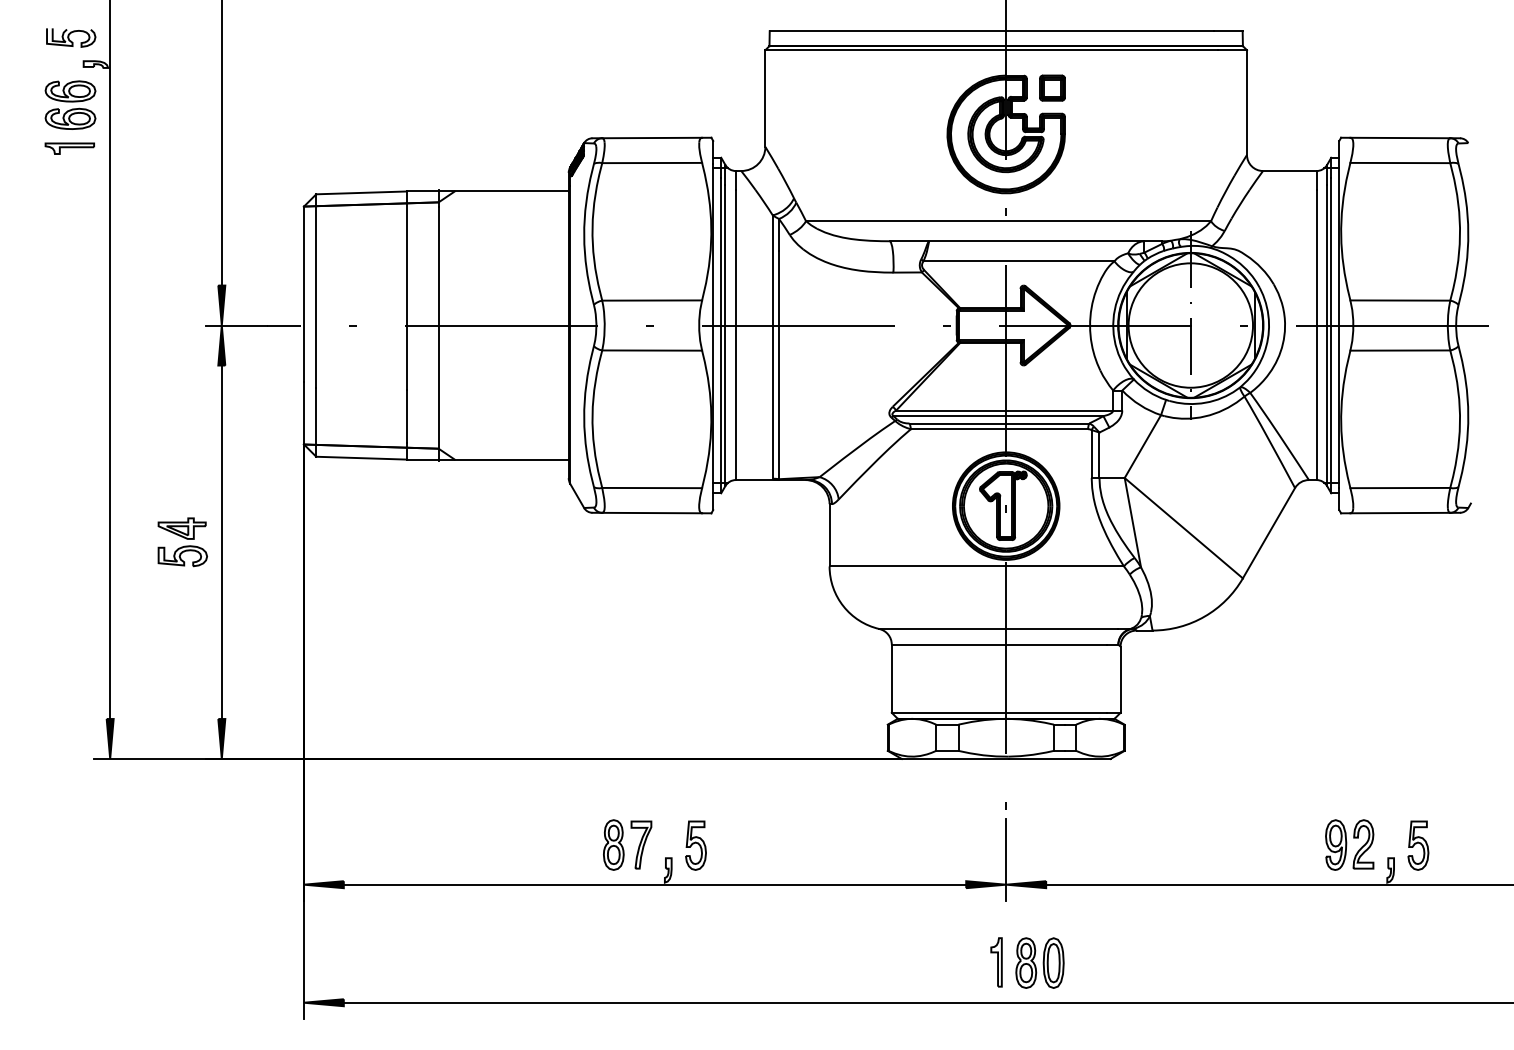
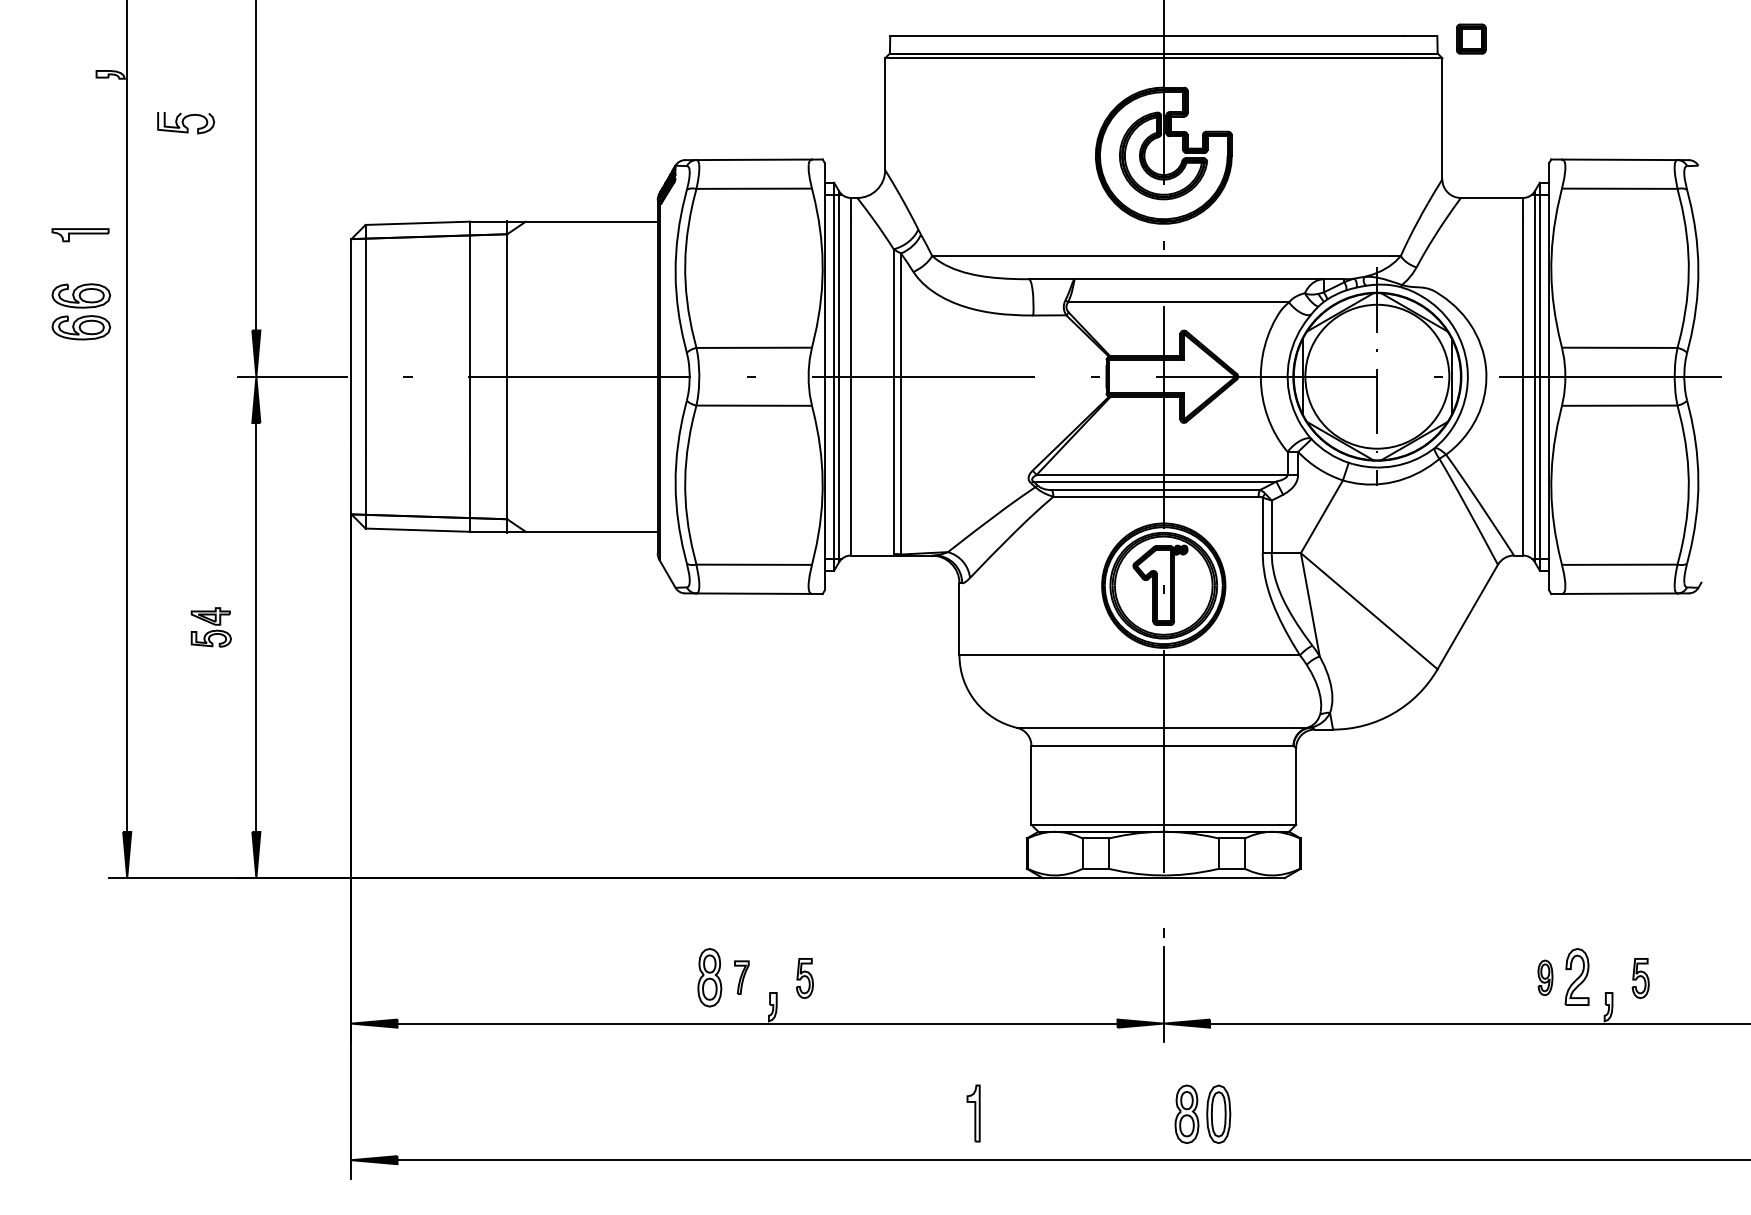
part: (71, 38) -> (186, 123), moved
part: (1052, 87) -> (1471, 38), moved
part: (70, 104) -> (81, 311), moved
part: (69, 148) -> (80, 235), moved
part: (183, 542) -> (211, 627), size x0.7
part: (641, 844) -> (741, 977), size x0.6
part: (1336, 844) -> (1545, 977), size x0.6
part: (695, 845) -> (804, 978), size x0.7
part: (1418, 845) -> (1640, 978), size x0.7
part: (996, 962) -> (973, 1113), moved

